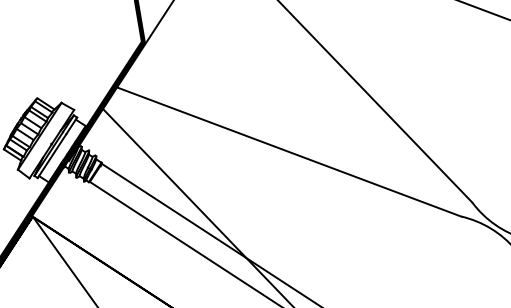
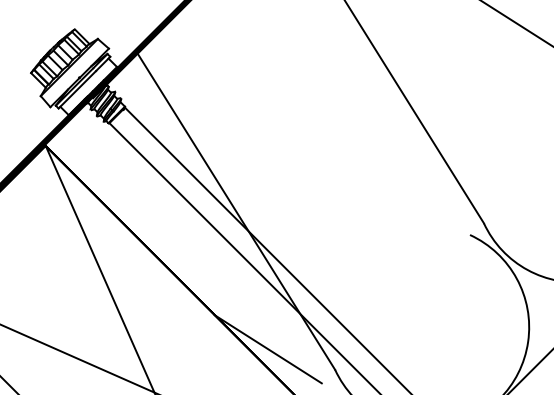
line: (289, 151) -> (313, 134), removed

